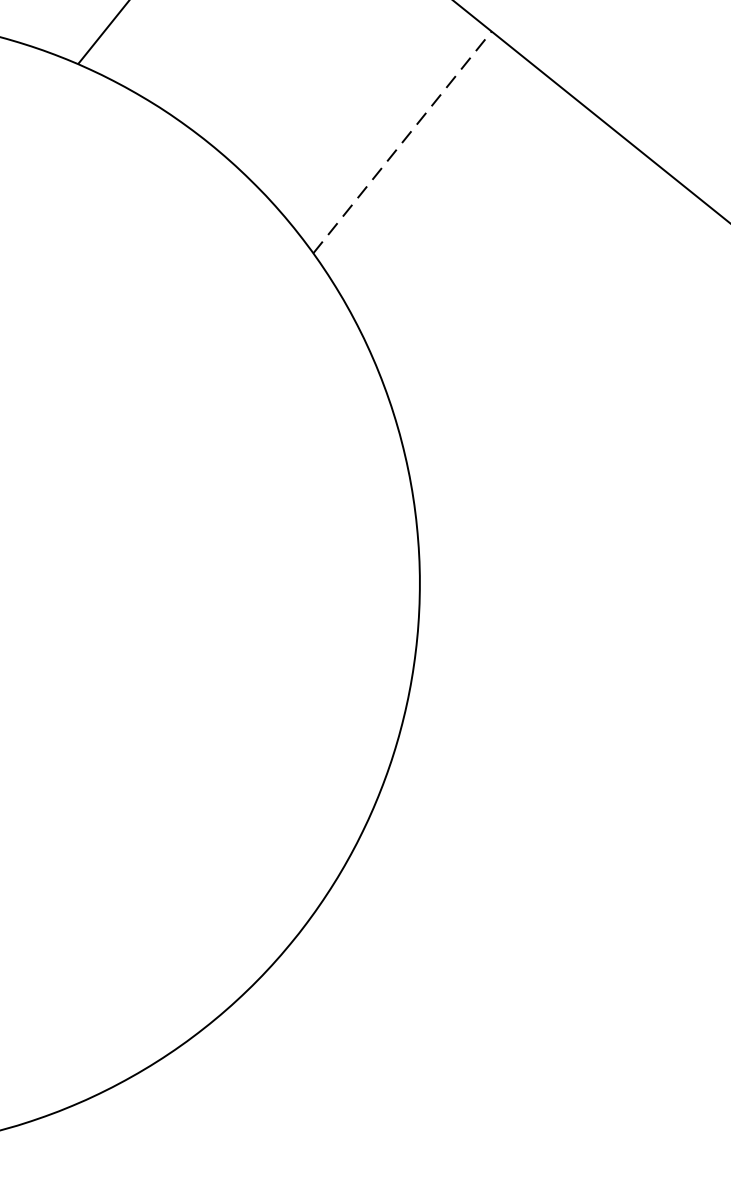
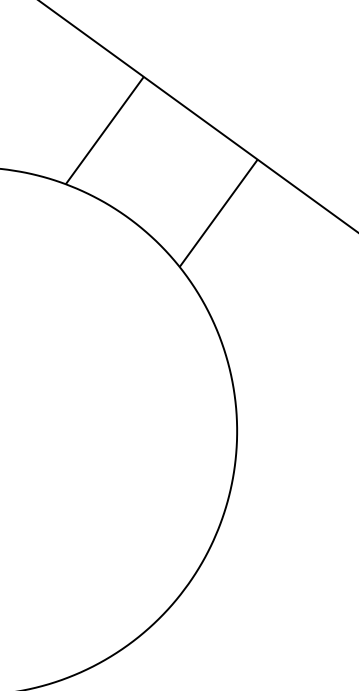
line: (402, 140) -> (218, 212), dashed -> solid

